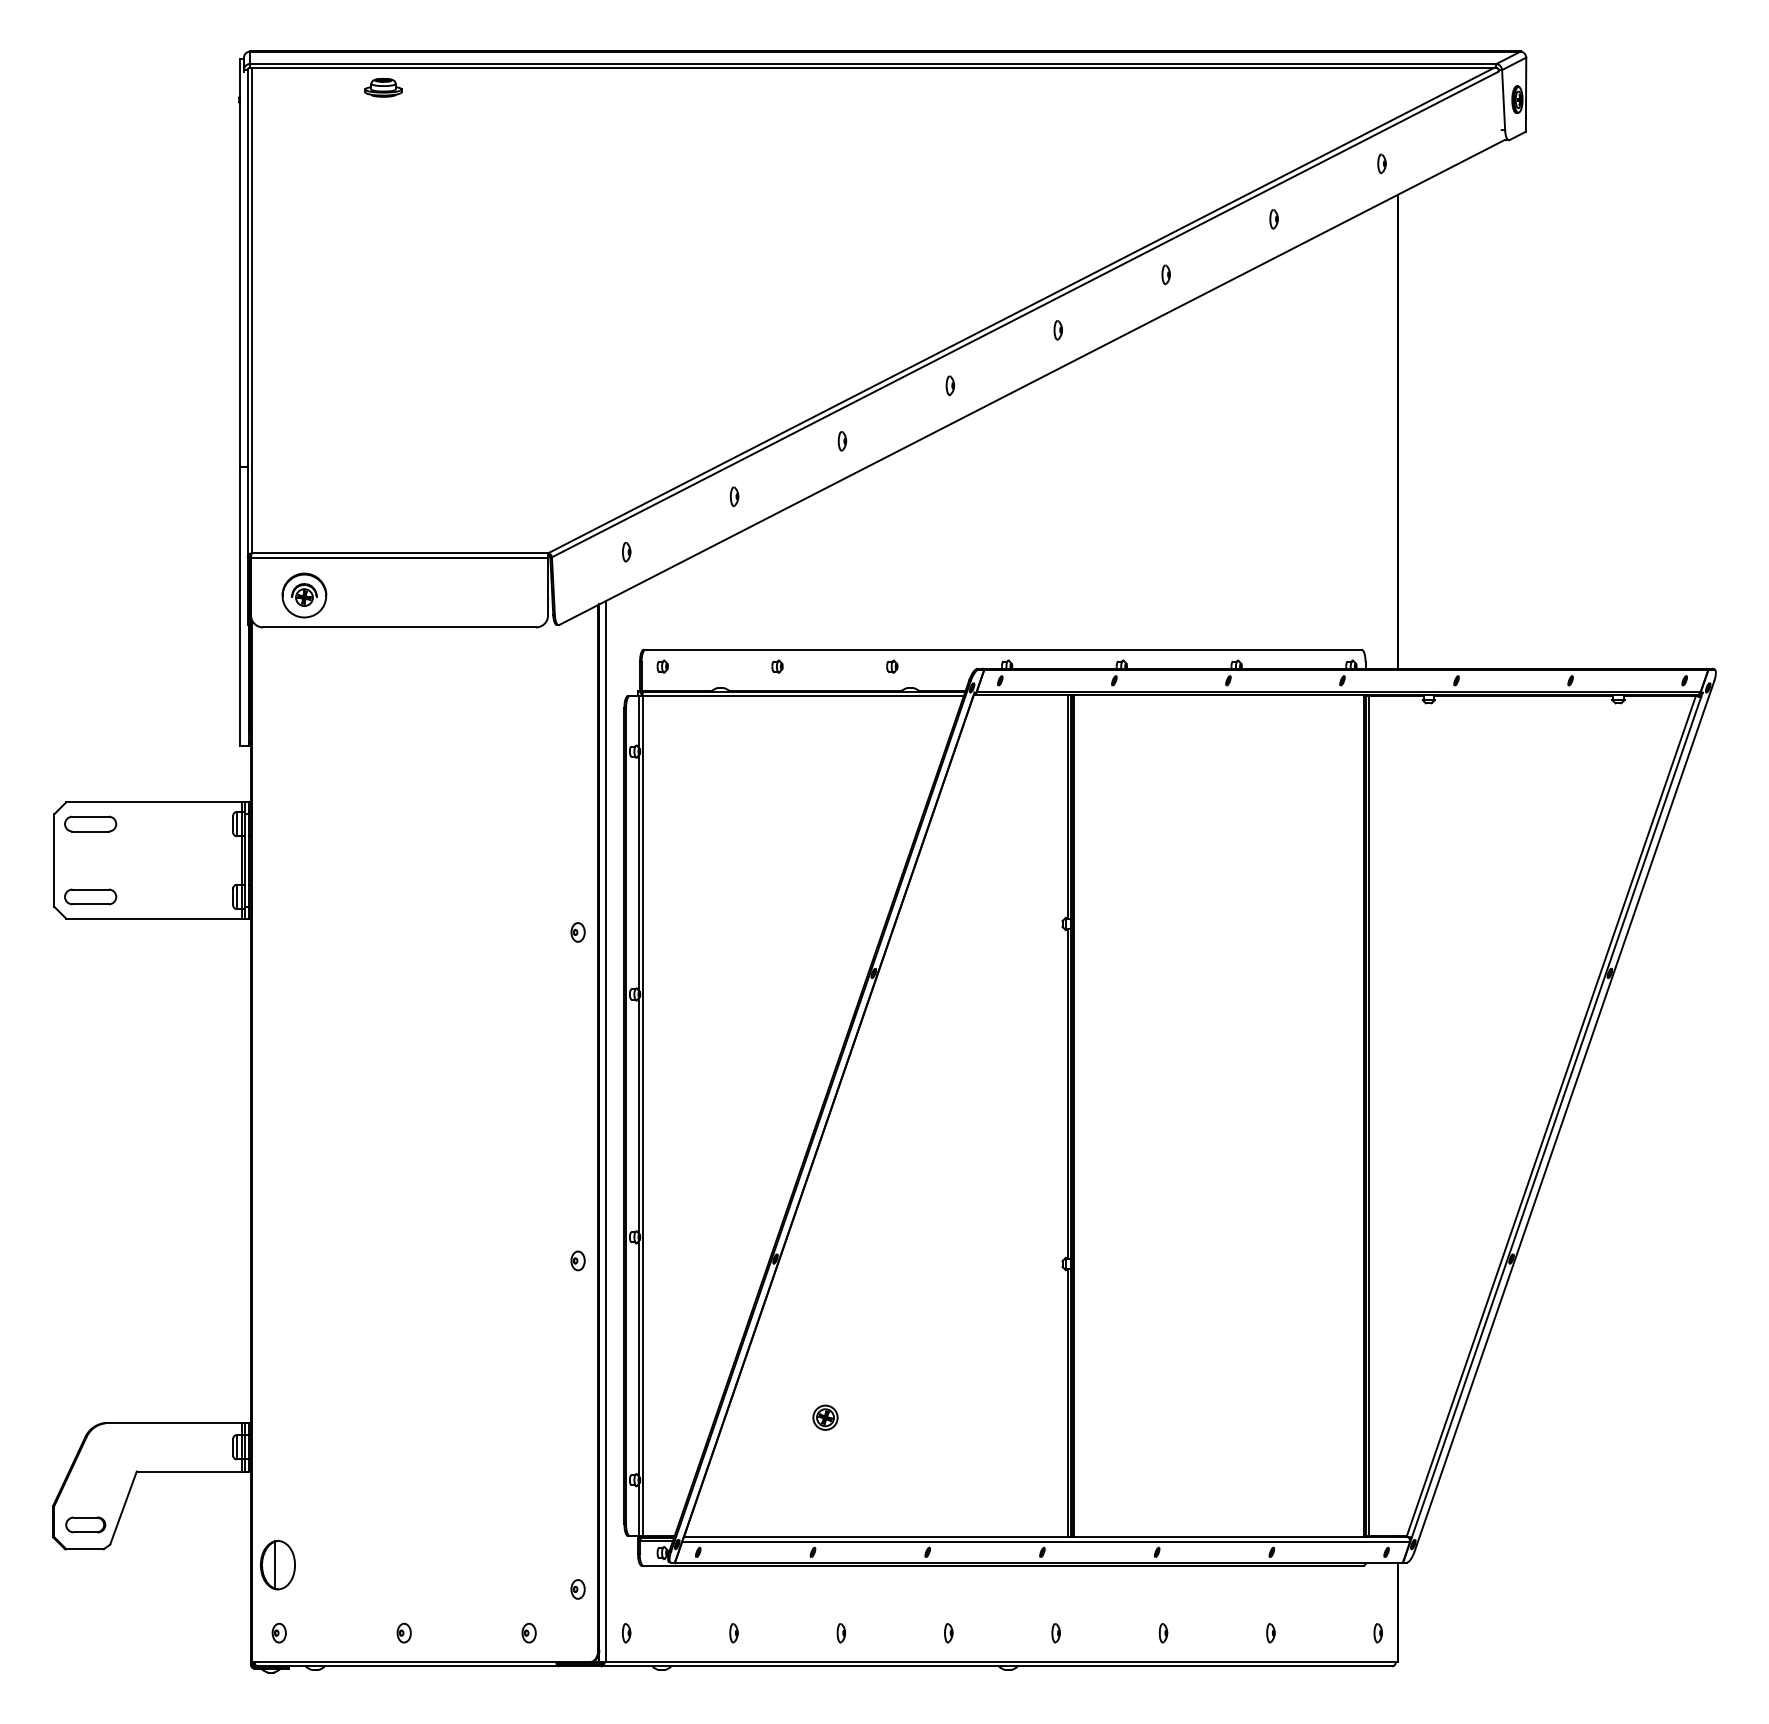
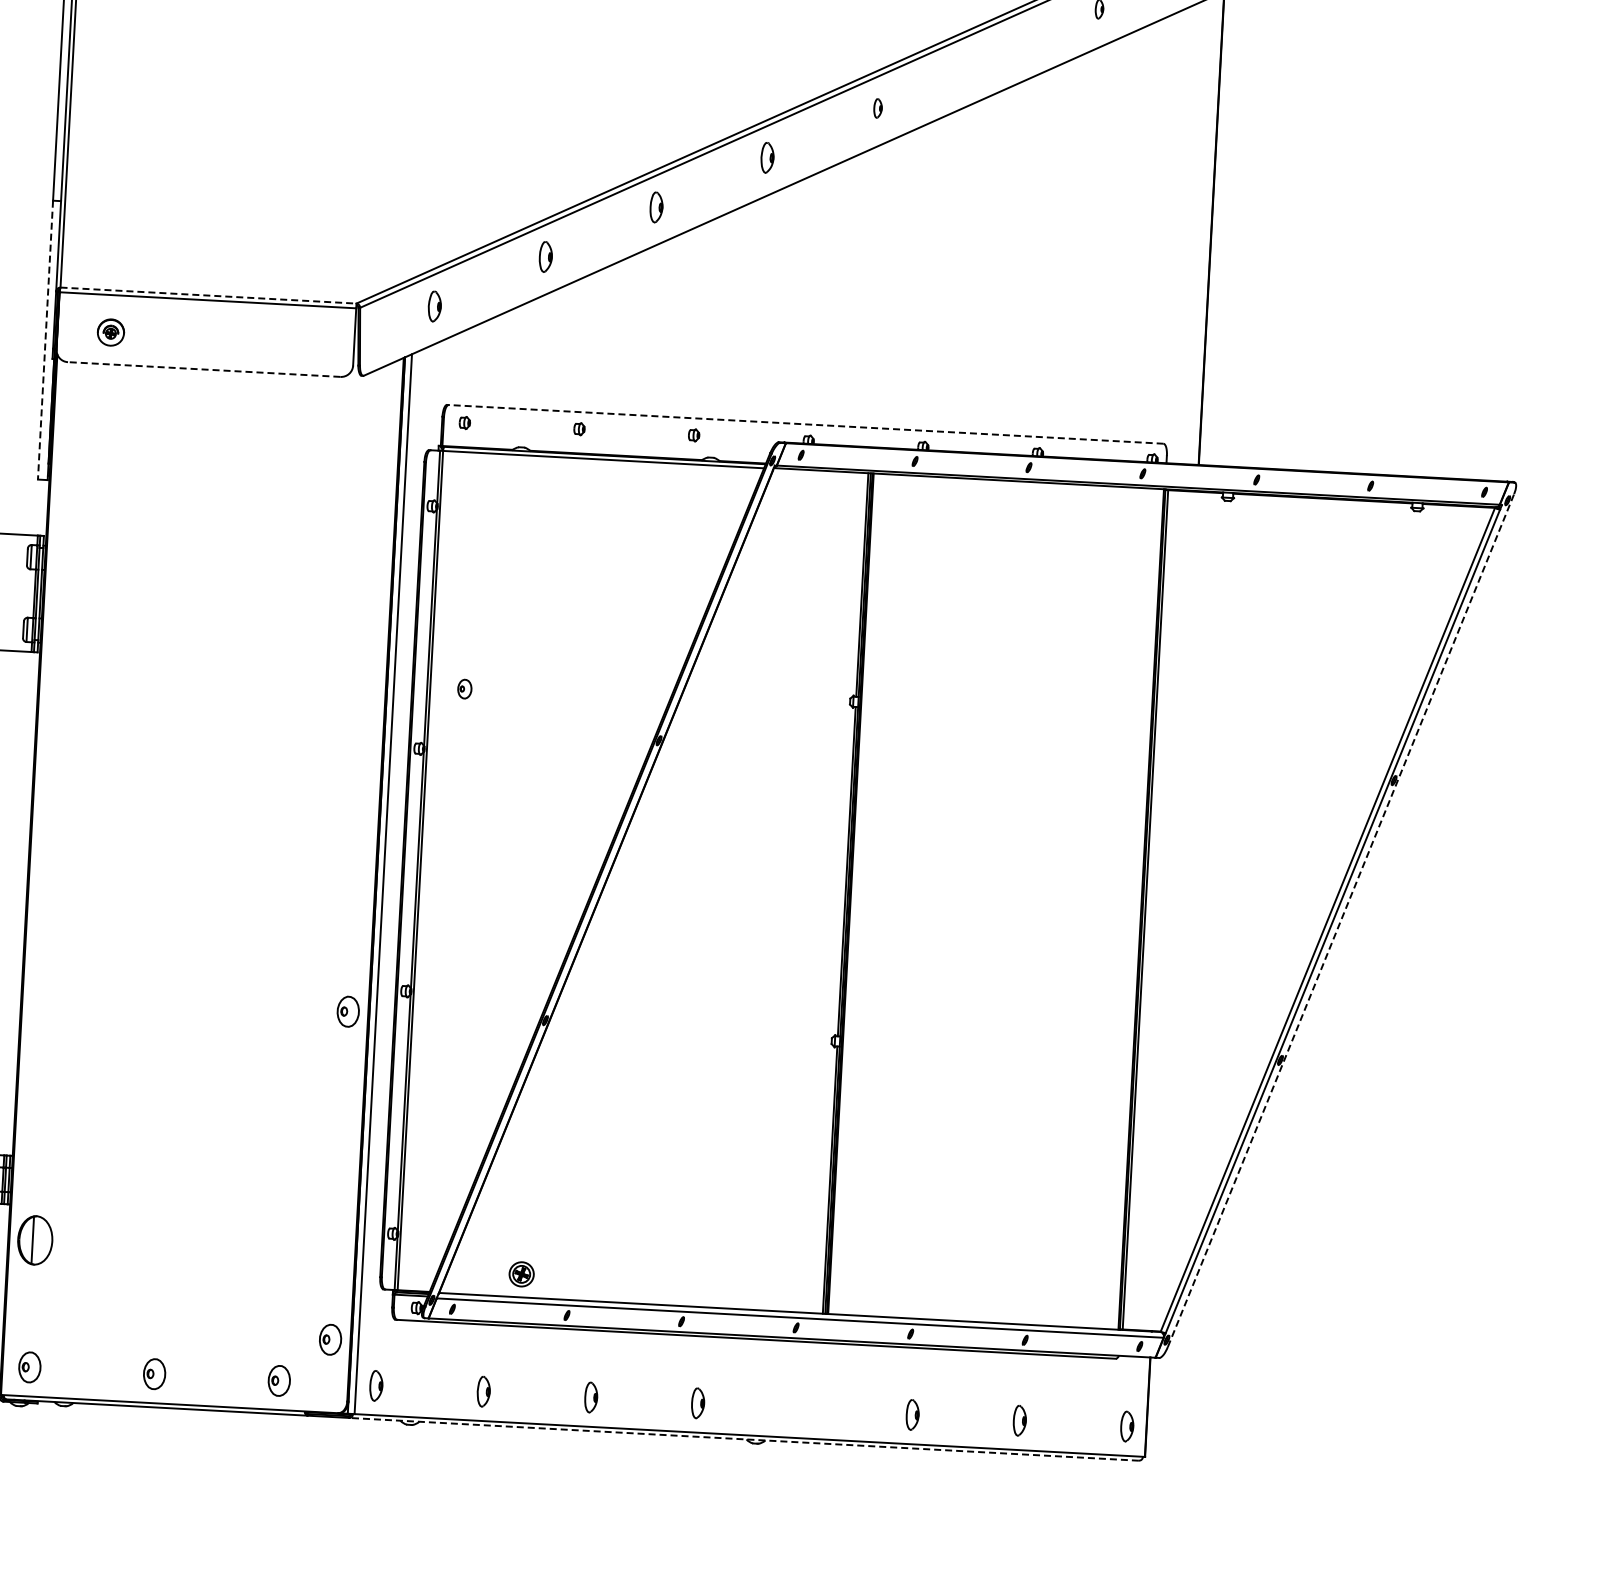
part: (1165, 274) -> (988, 58), removed
part: (949, 385) -> (766, 157), size x1.6
part: (842, 441) -> (656, 207), size x1.6
part: (734, 496) -> (545, 256), size x1.6
part: (626, 552) -> (434, 307), size x1.6
line: (400, 553) -> (209, 295), solid -> dashed
part: (304, 595) -> (111, 332), size x0.6
line: (239, 606) -> (45, 340), solid -> dashed
line: (399, 627) -> (204, 369), solid -> dashed
line: (1003, 649) -> (806, 424), solid -> dashed
part: (577, 932) -> (464, 689), moved
line: (1564, 1115) -> (1341, 919), solid -> dashed
part: (577, 1260) -> (347, 1011), size x1.6
part: (825, 1417) -> (521, 1274), moved
part: (277, 1565) -> (34, 1240), moved
part: (577, 1589) -> (329, 1339), size x1.6
part: (278, 1632) -> (28, 1366), size x1.6
part: (403, 1632) -> (153, 1373), size x1.6
part: (528, 1632) -> (278, 1380), size x1.6
part: (626, 1633) -> (376, 1386), size x1.6
part: (733, 1633) -> (483, 1392), size x1.6
part: (840, 1633) -> (590, 1398), size x1.6
part: (948, 1633) -> (697, 1403), size x1.6
part: (1055, 1633) -> (804, 1409), removed
part: (1163, 1633) -> (912, 1415), size x1.6
part: (1270, 1633) -> (1019, 1421), size x1.6
part: (1377, 1633) -> (1126, 1427), size x1.6
line: (995, 1666) -> (743, 1439), solid -> dashed

